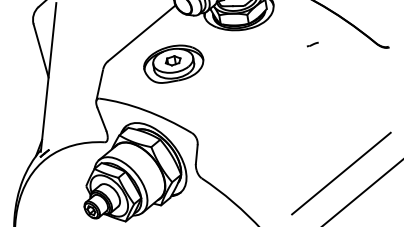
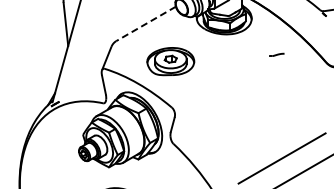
line: (141, 34) -> (145, 24), solid -> dashed
part: (312, 44) -> (276, 54), size x1.6
part: (173, 63) -> (170, 61), moved

